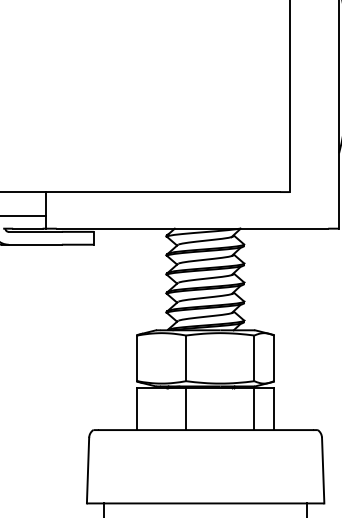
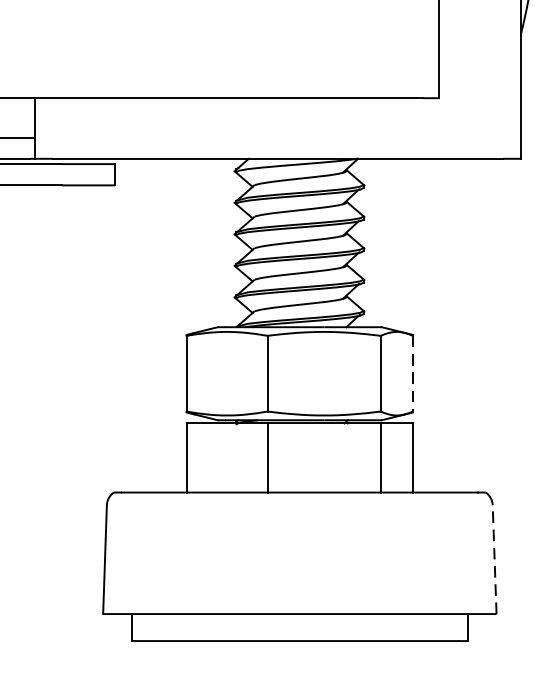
line: (273, 358) -> (412, 373), solid -> dashed
line: (323, 470) -> (495, 559), solid -> dashed

